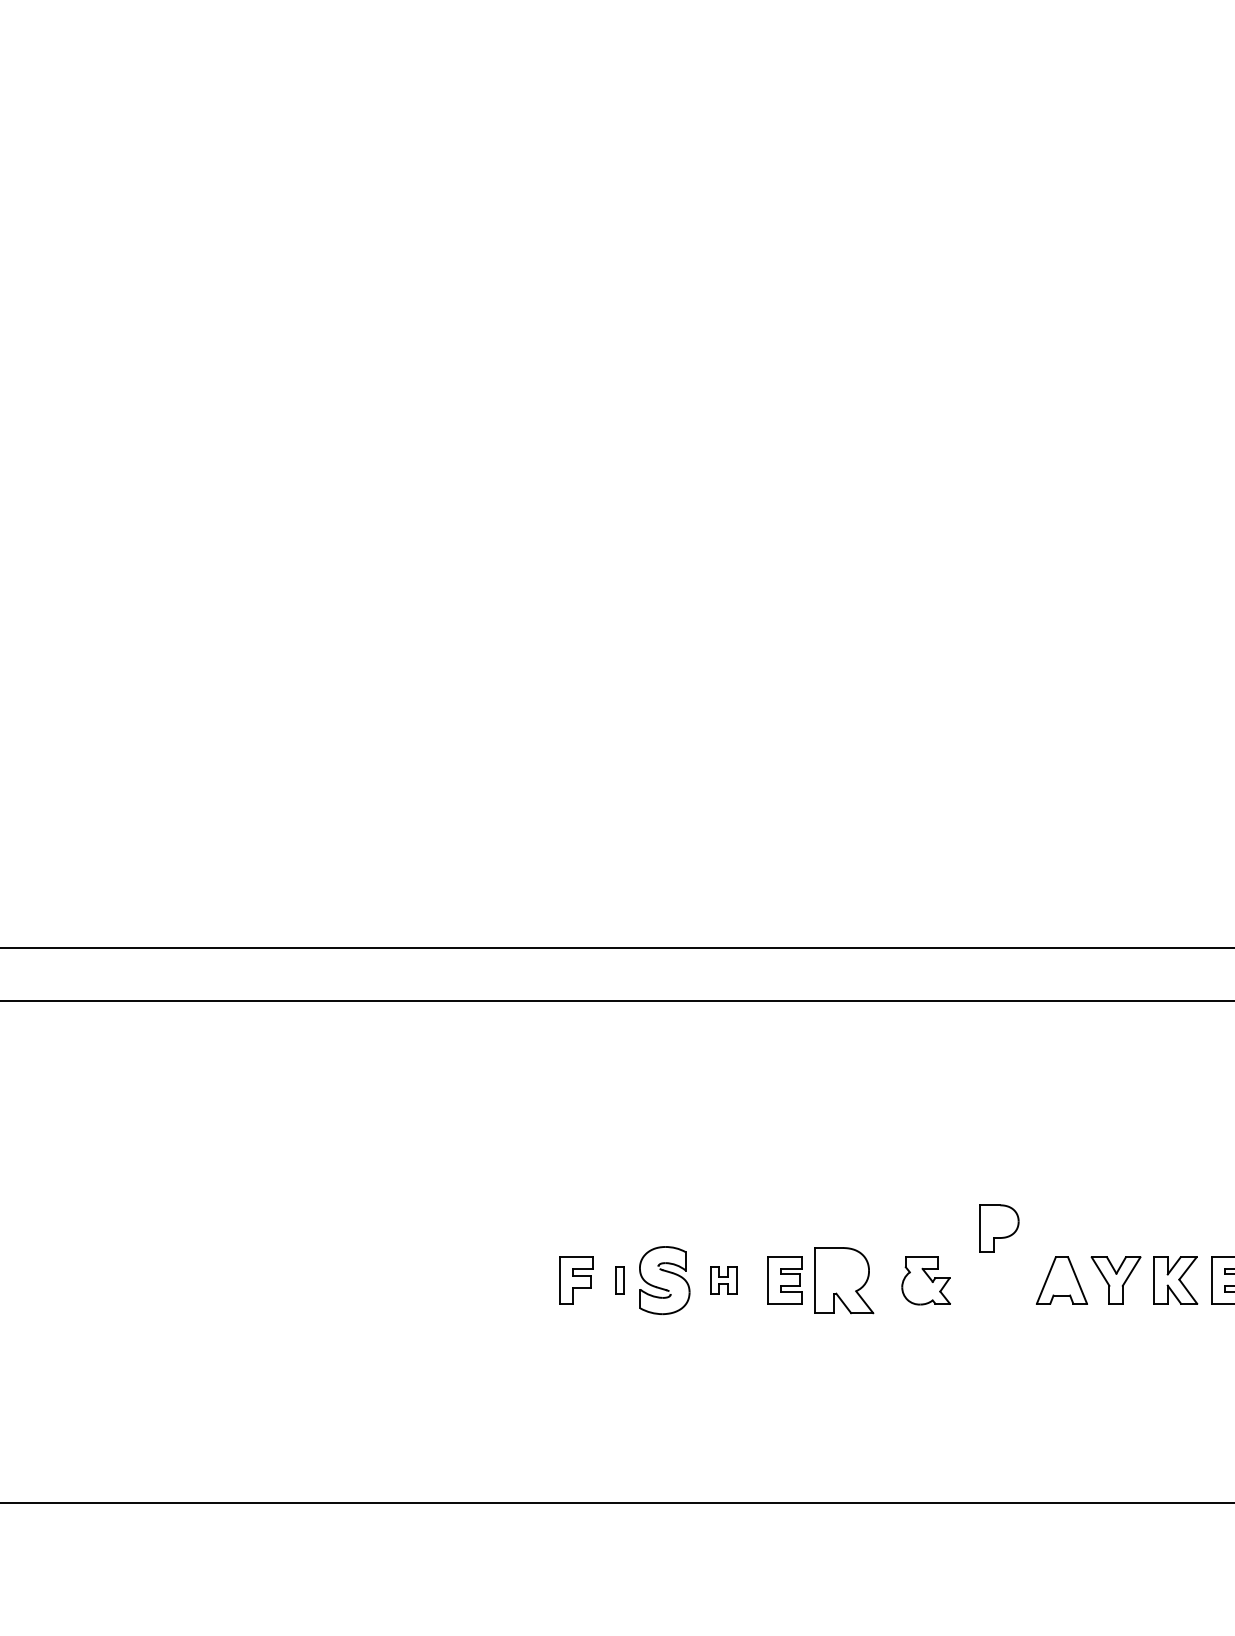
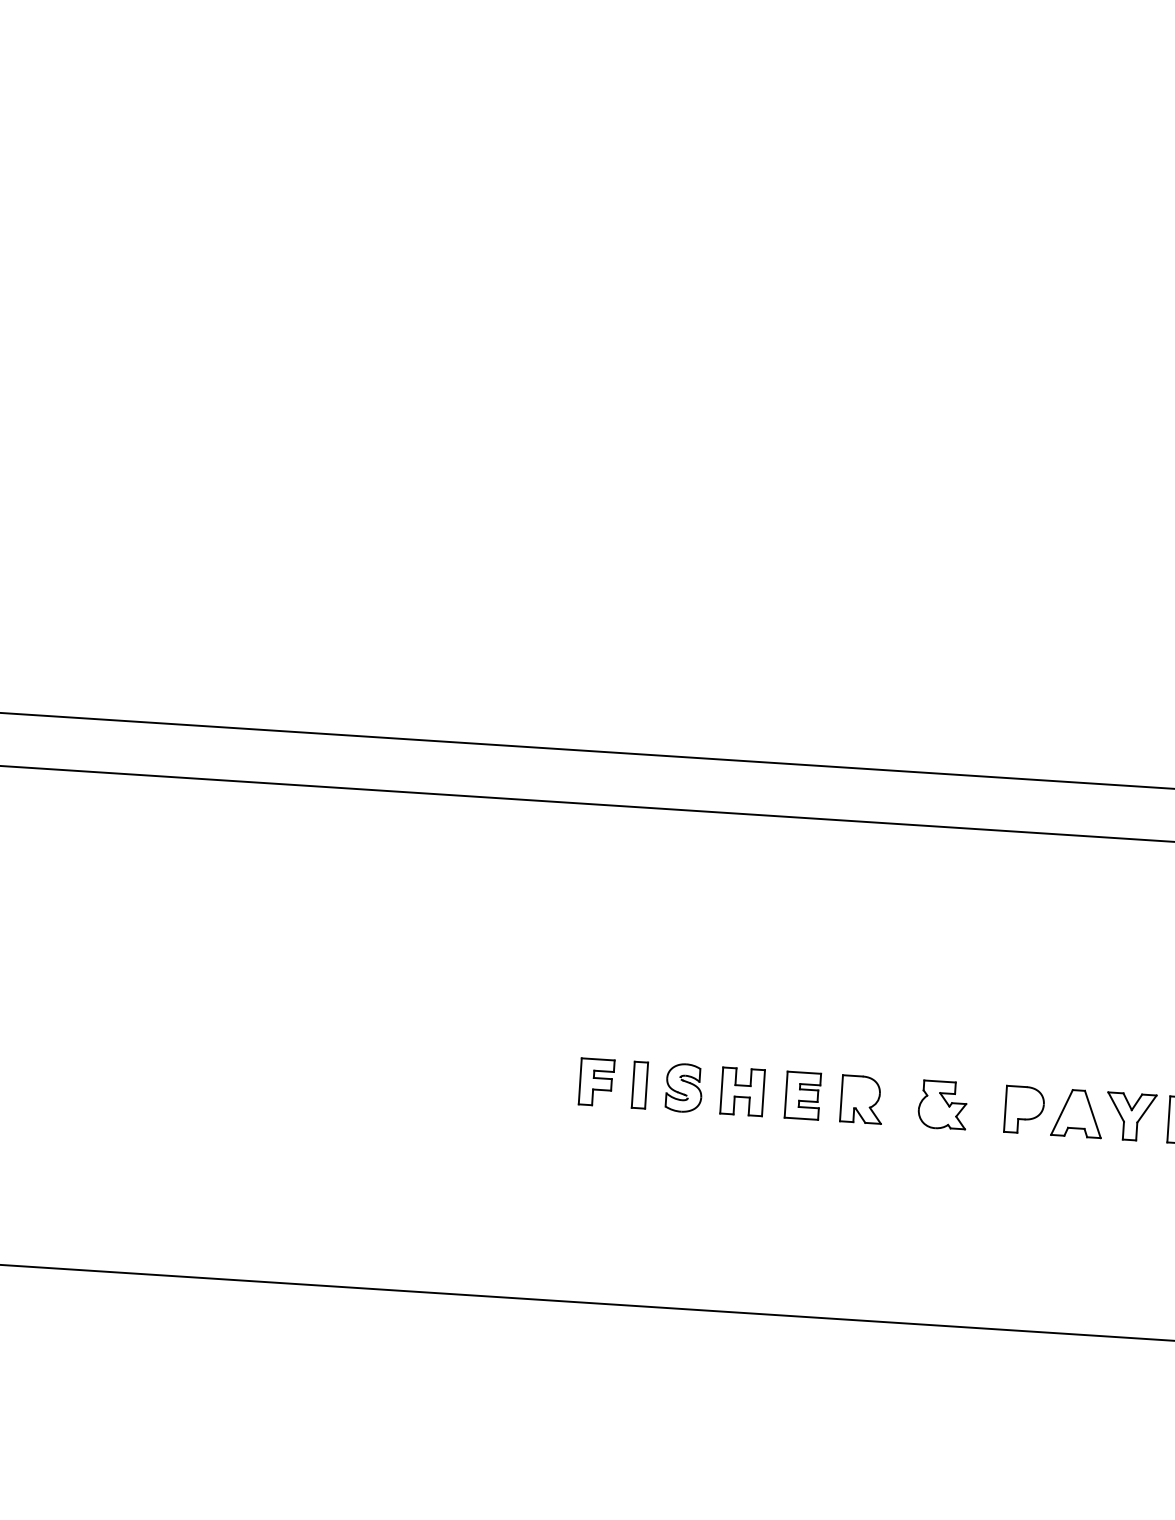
part: (999, 1228) -> (1024, 1110), moved
part: (619, 1280) -> (639, 1085), size x1.67
part: (664, 1280) -> (683, 1087), size x0.71
part: (723, 1280) -> (742, 1091), size x1.67
part: (844, 1280) -> (862, 1099), size x0.71

